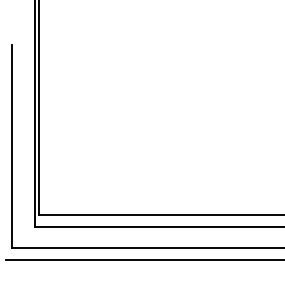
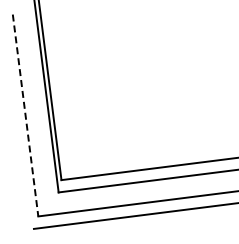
line: (11, 146) -> (25, 115), solid -> dashed

